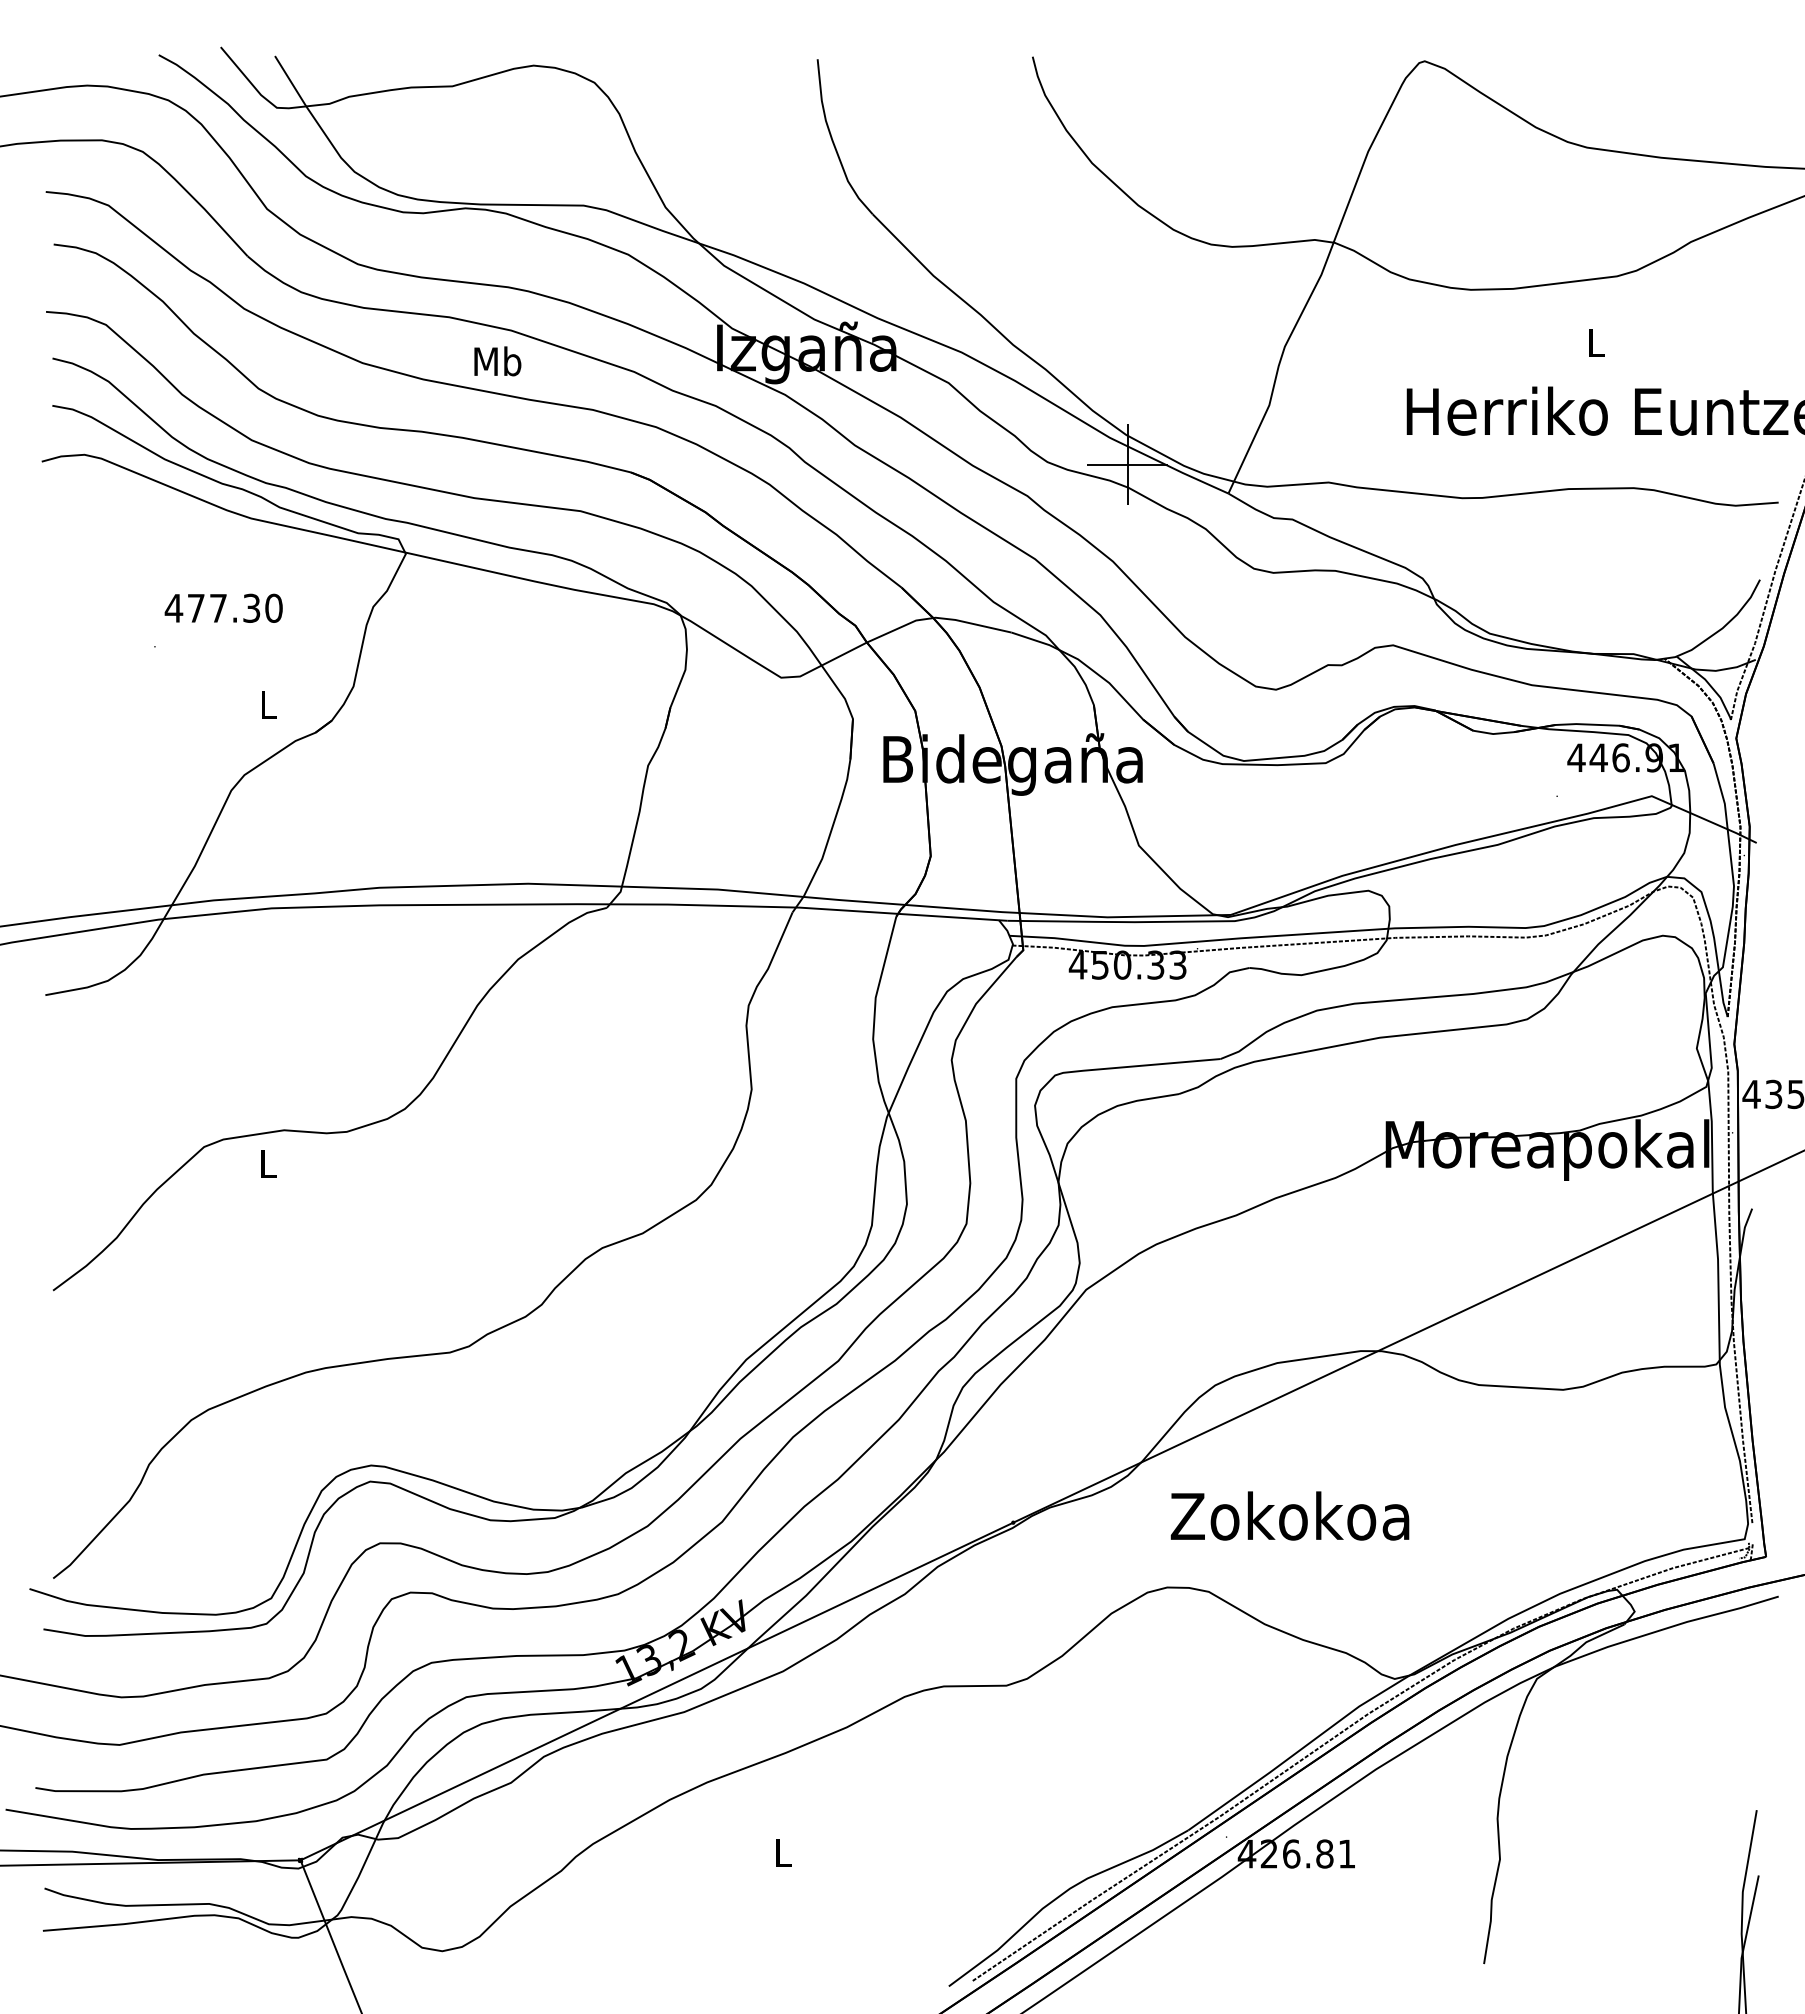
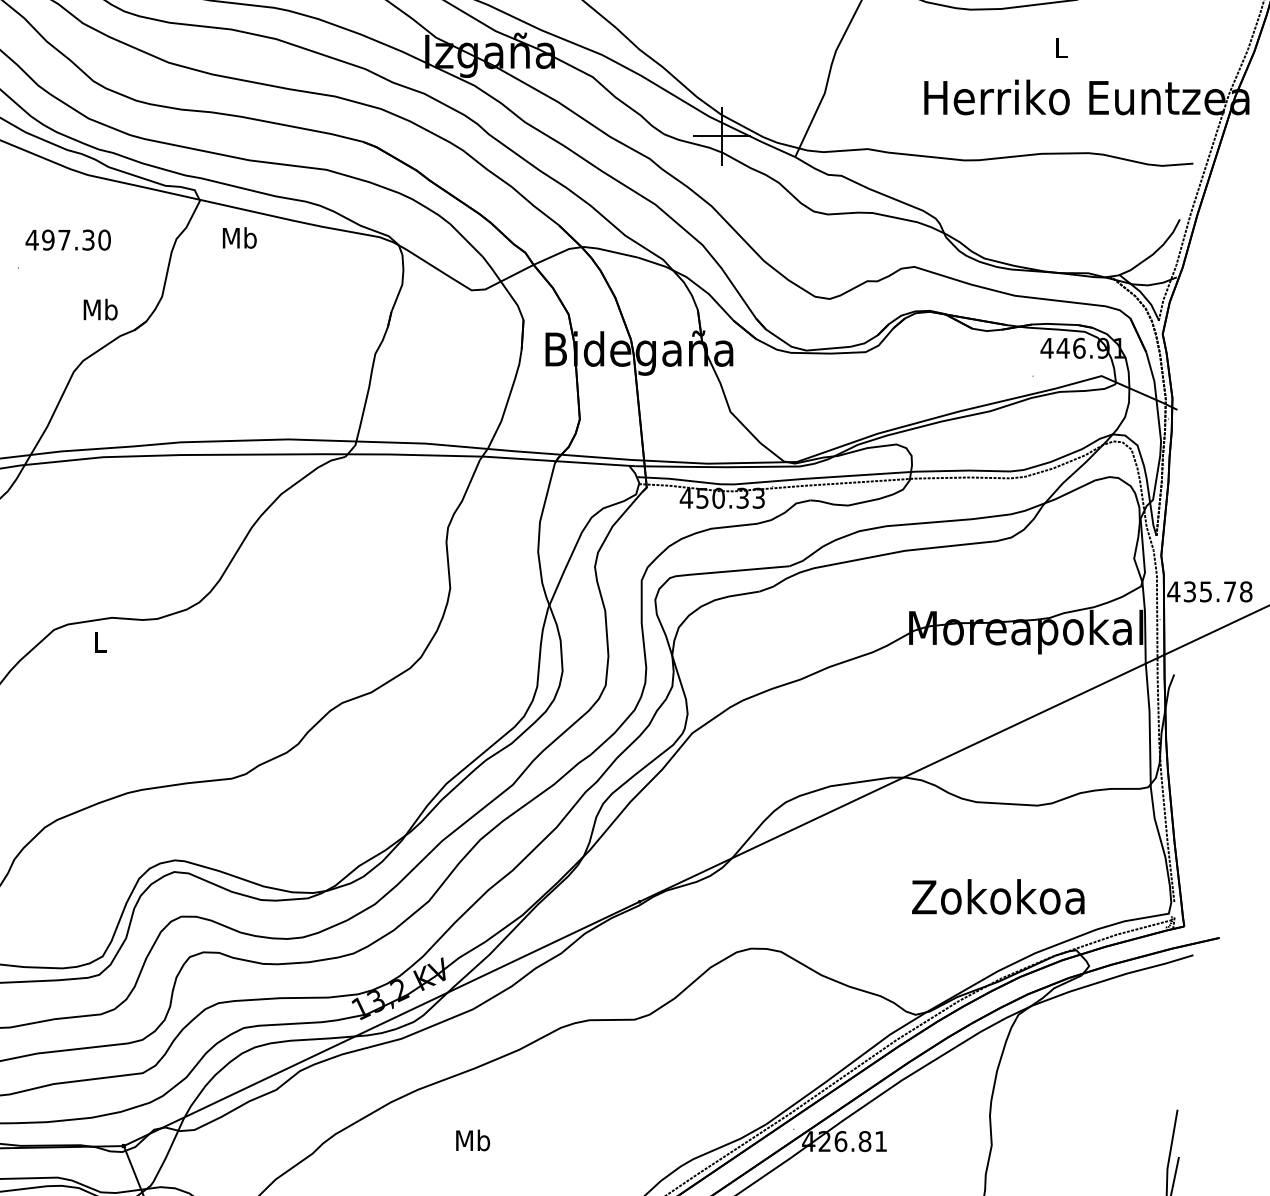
text: (497, 361) -> (239, 238), moved
text: (195, 607) -> (47, 239), 477.30 -> 497.30
text: (268, 704) -> (100, 309), L -> Mb
text: (1289, 1515) -> (997, 896), moved
text: (782, 1852) -> (472, 1140), L -> Mb

